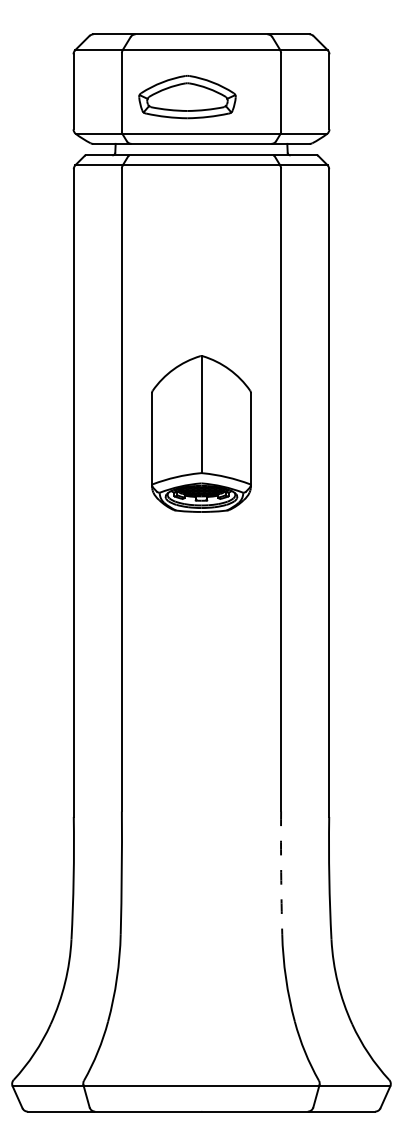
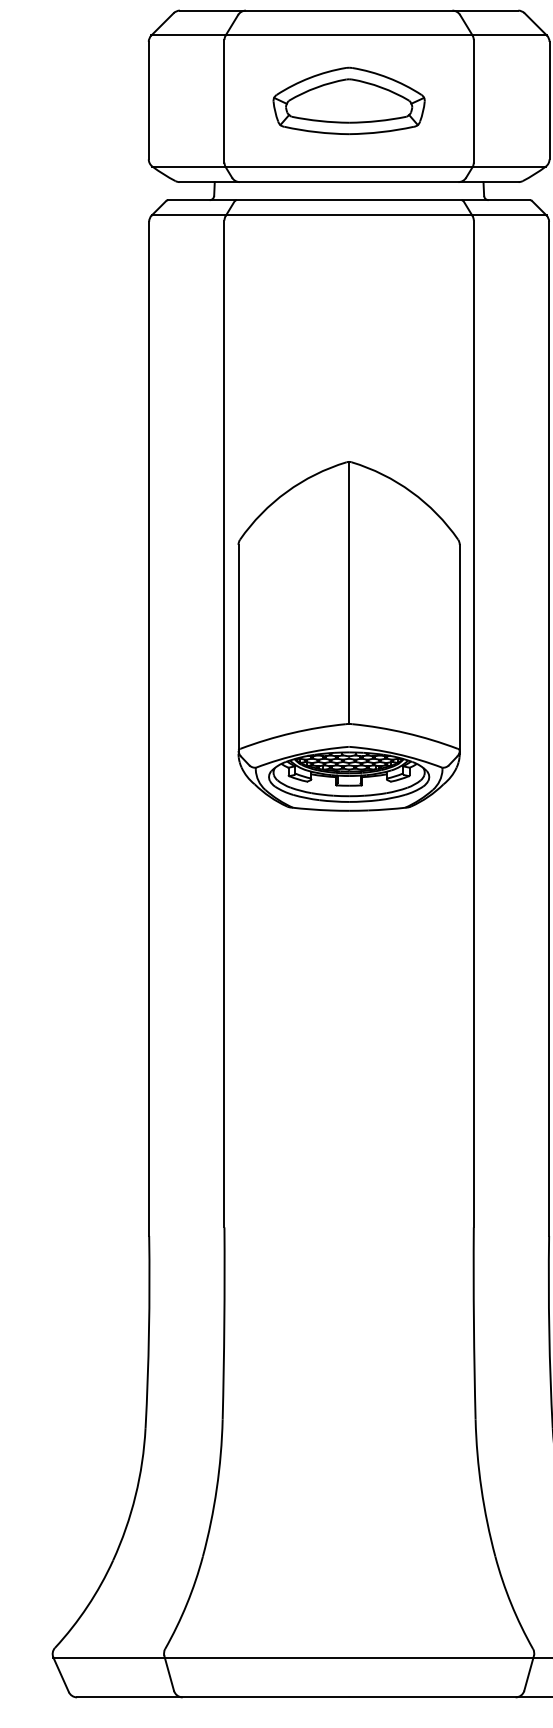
part: (187, 97) -> (349, 101), moved
part: (201, 433) -> (349, 635), size x1.43
arc: (281, 872) -> (474, 1322), dashed -> solid

